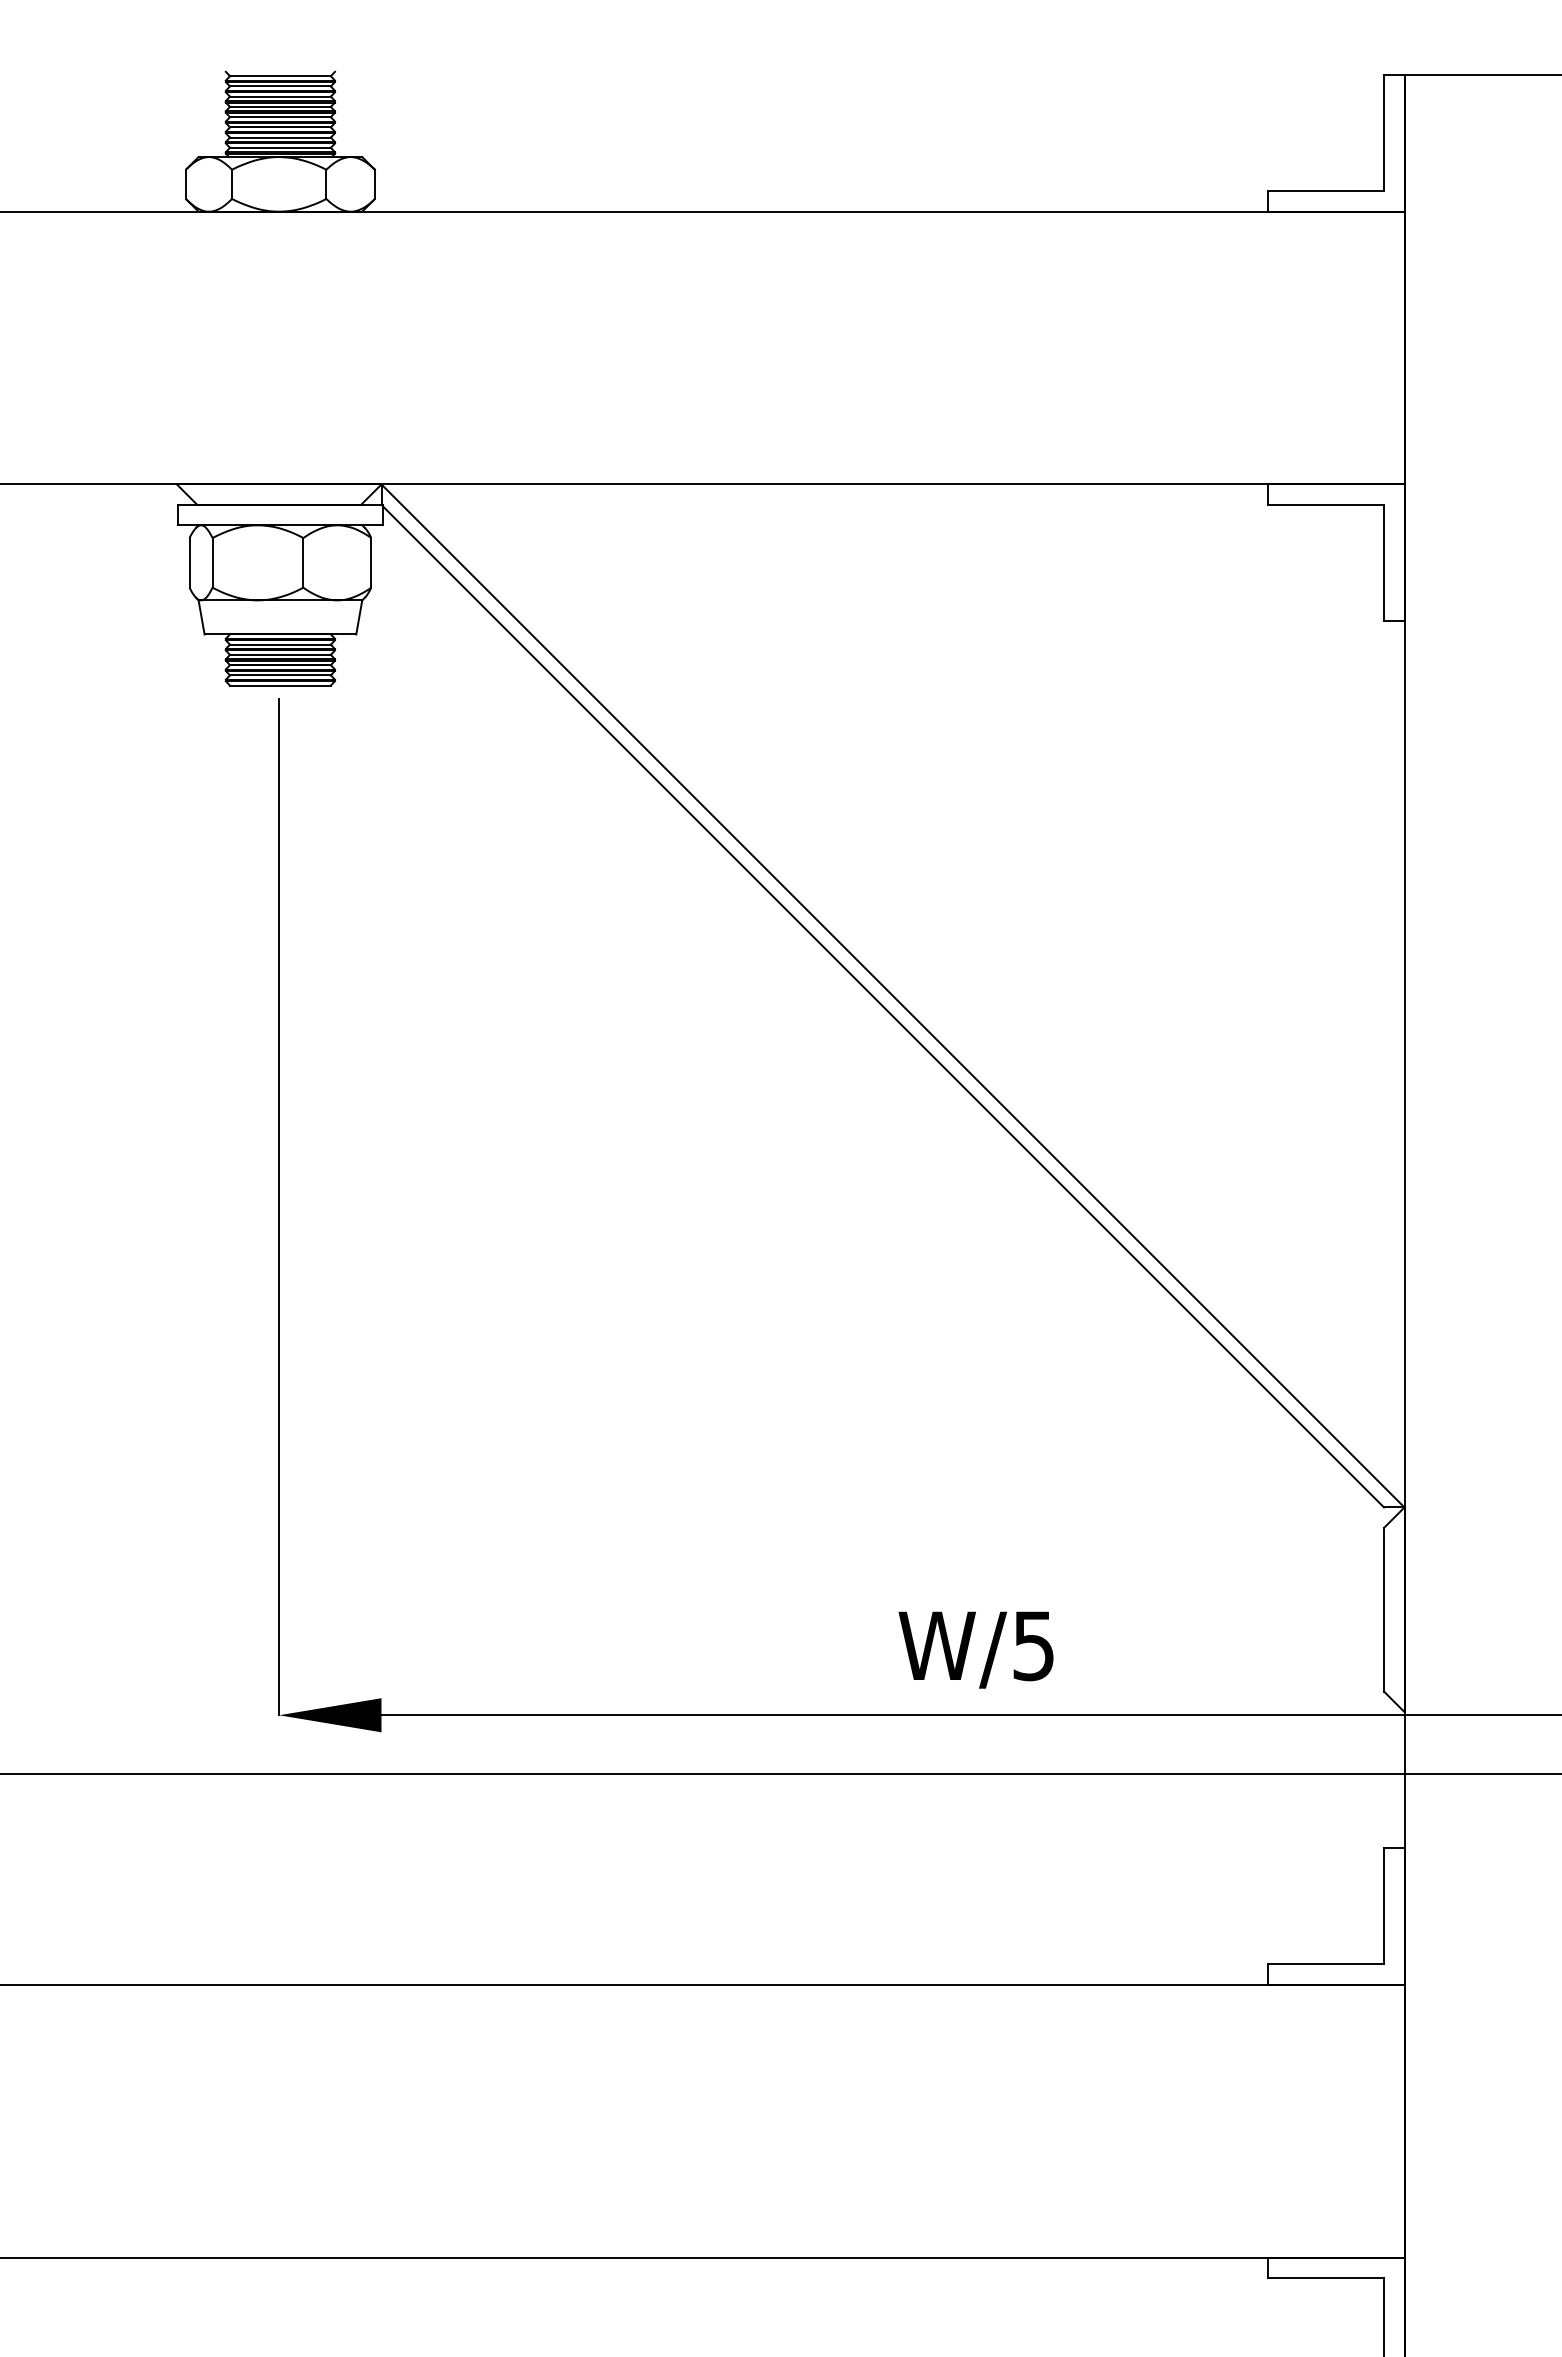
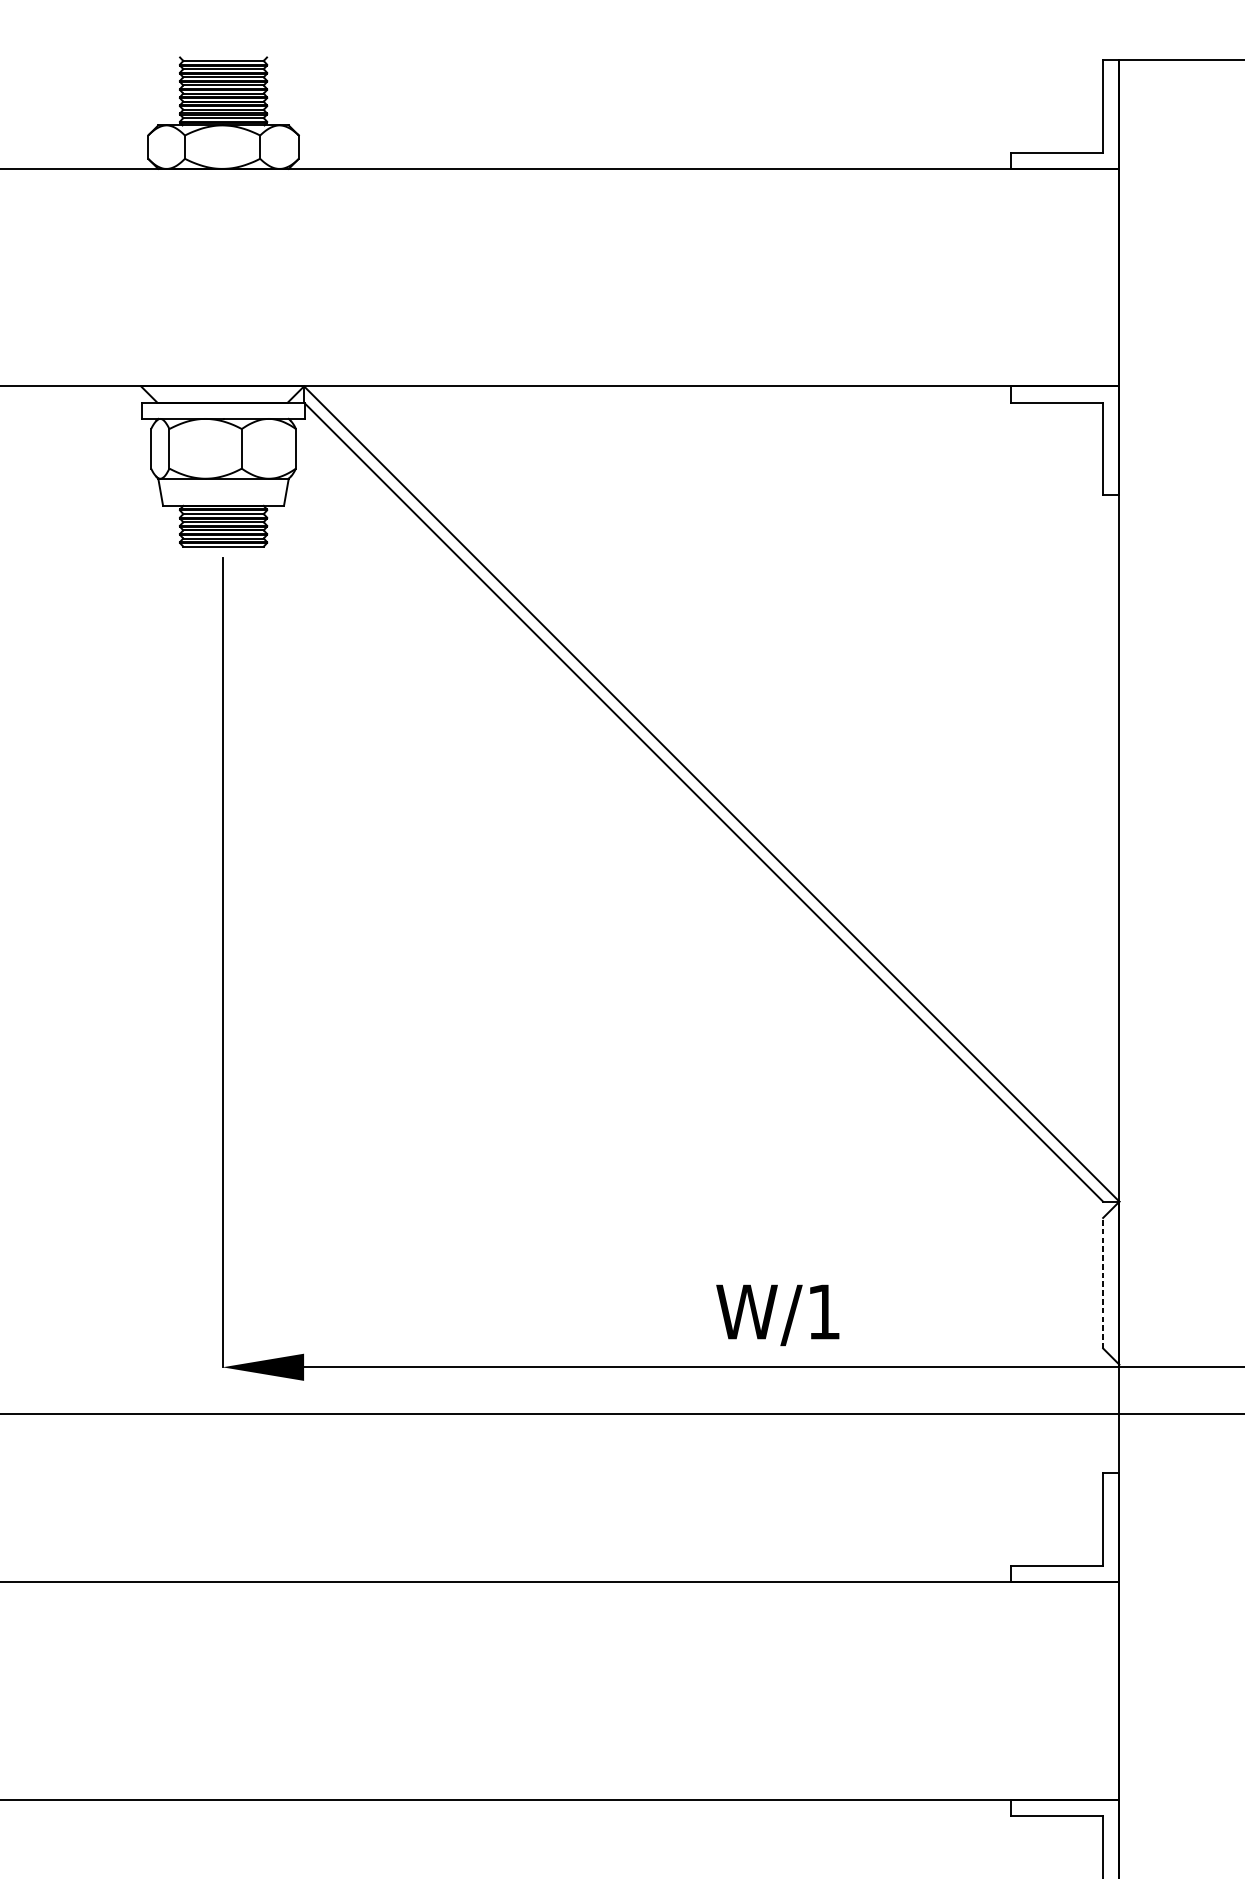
line: (1384, 1609) -> (1103, 1283), solid -> dashed
text: (1033, 1646) -> (823, 1312), W/5 -> W/1

